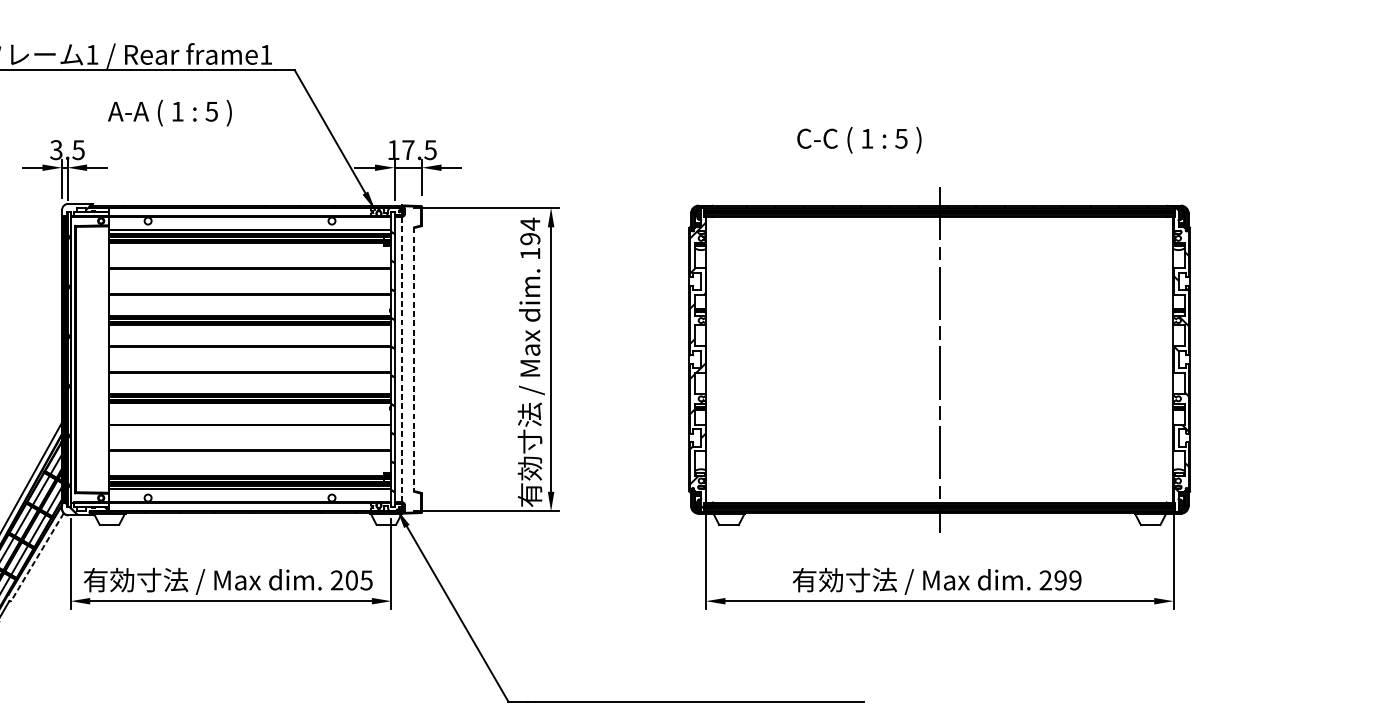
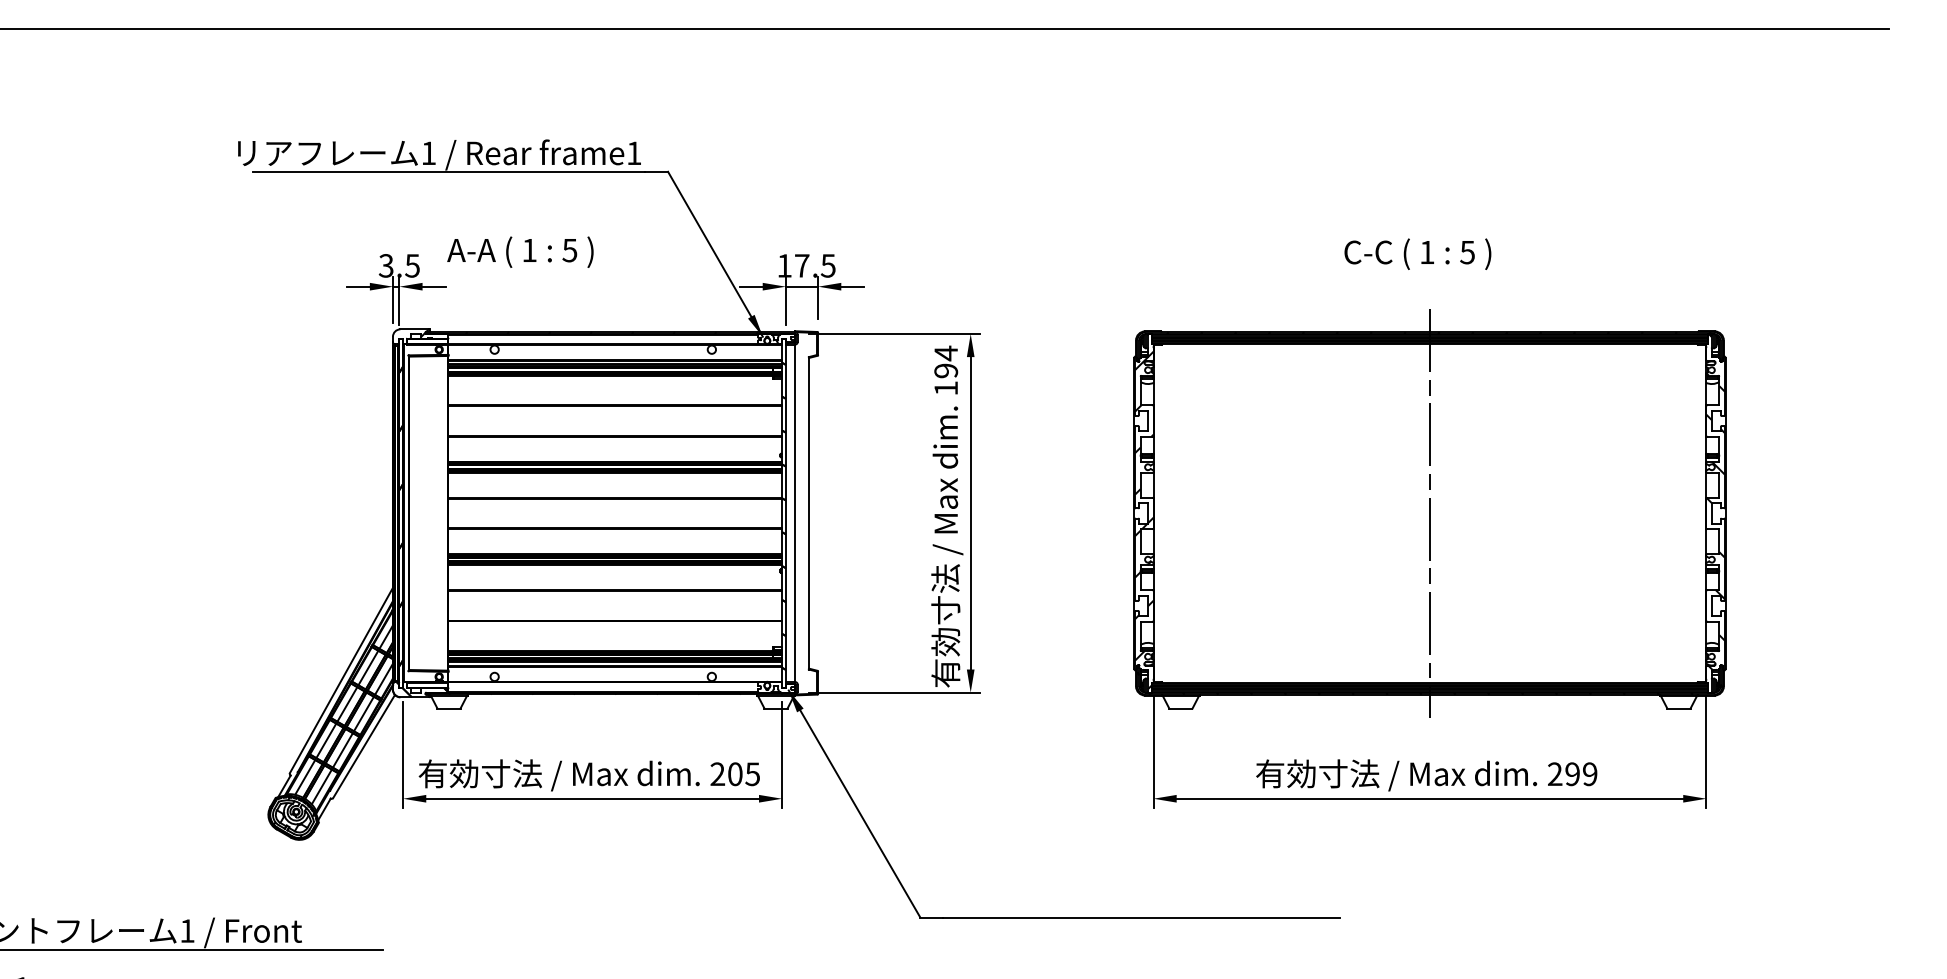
text: (169, 112) -> (520, 251), moved
text: (859, 139) -> (1417, 253), moved
line: (402, 359) -> (795, 513), dashed -> solid
line: (413, 359) -> (808, 513), dashed -> solid
line: (37, 556) -> (363, 746), dashed -> solid

